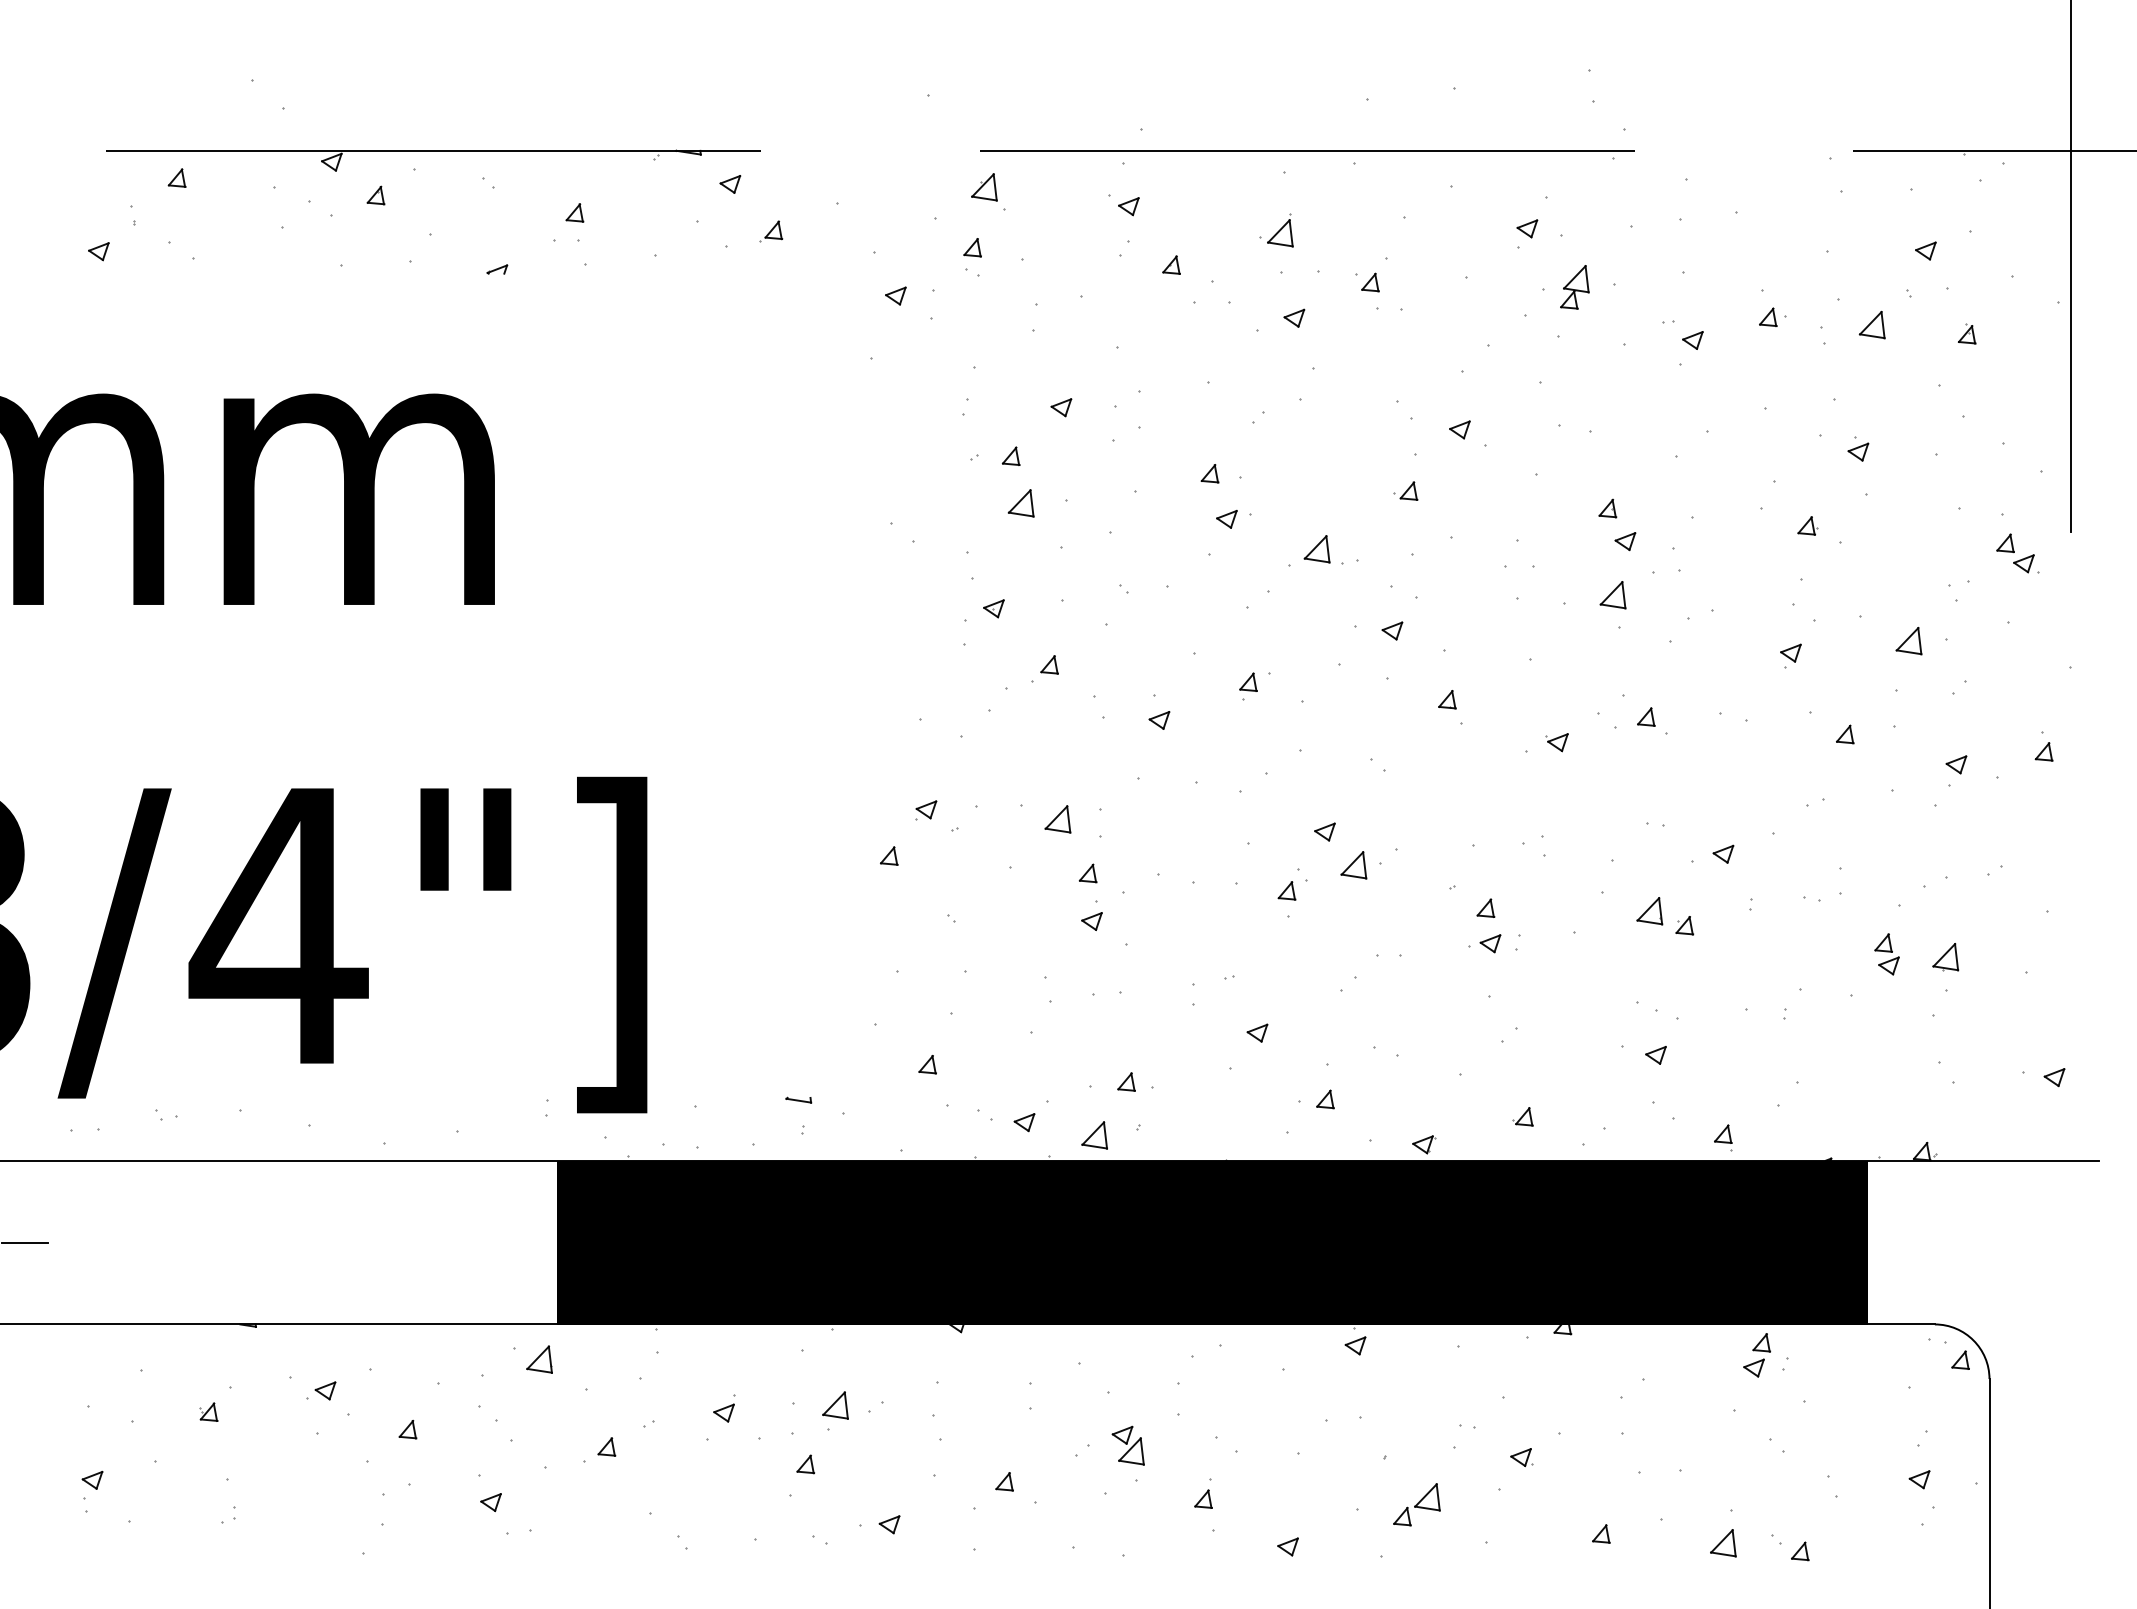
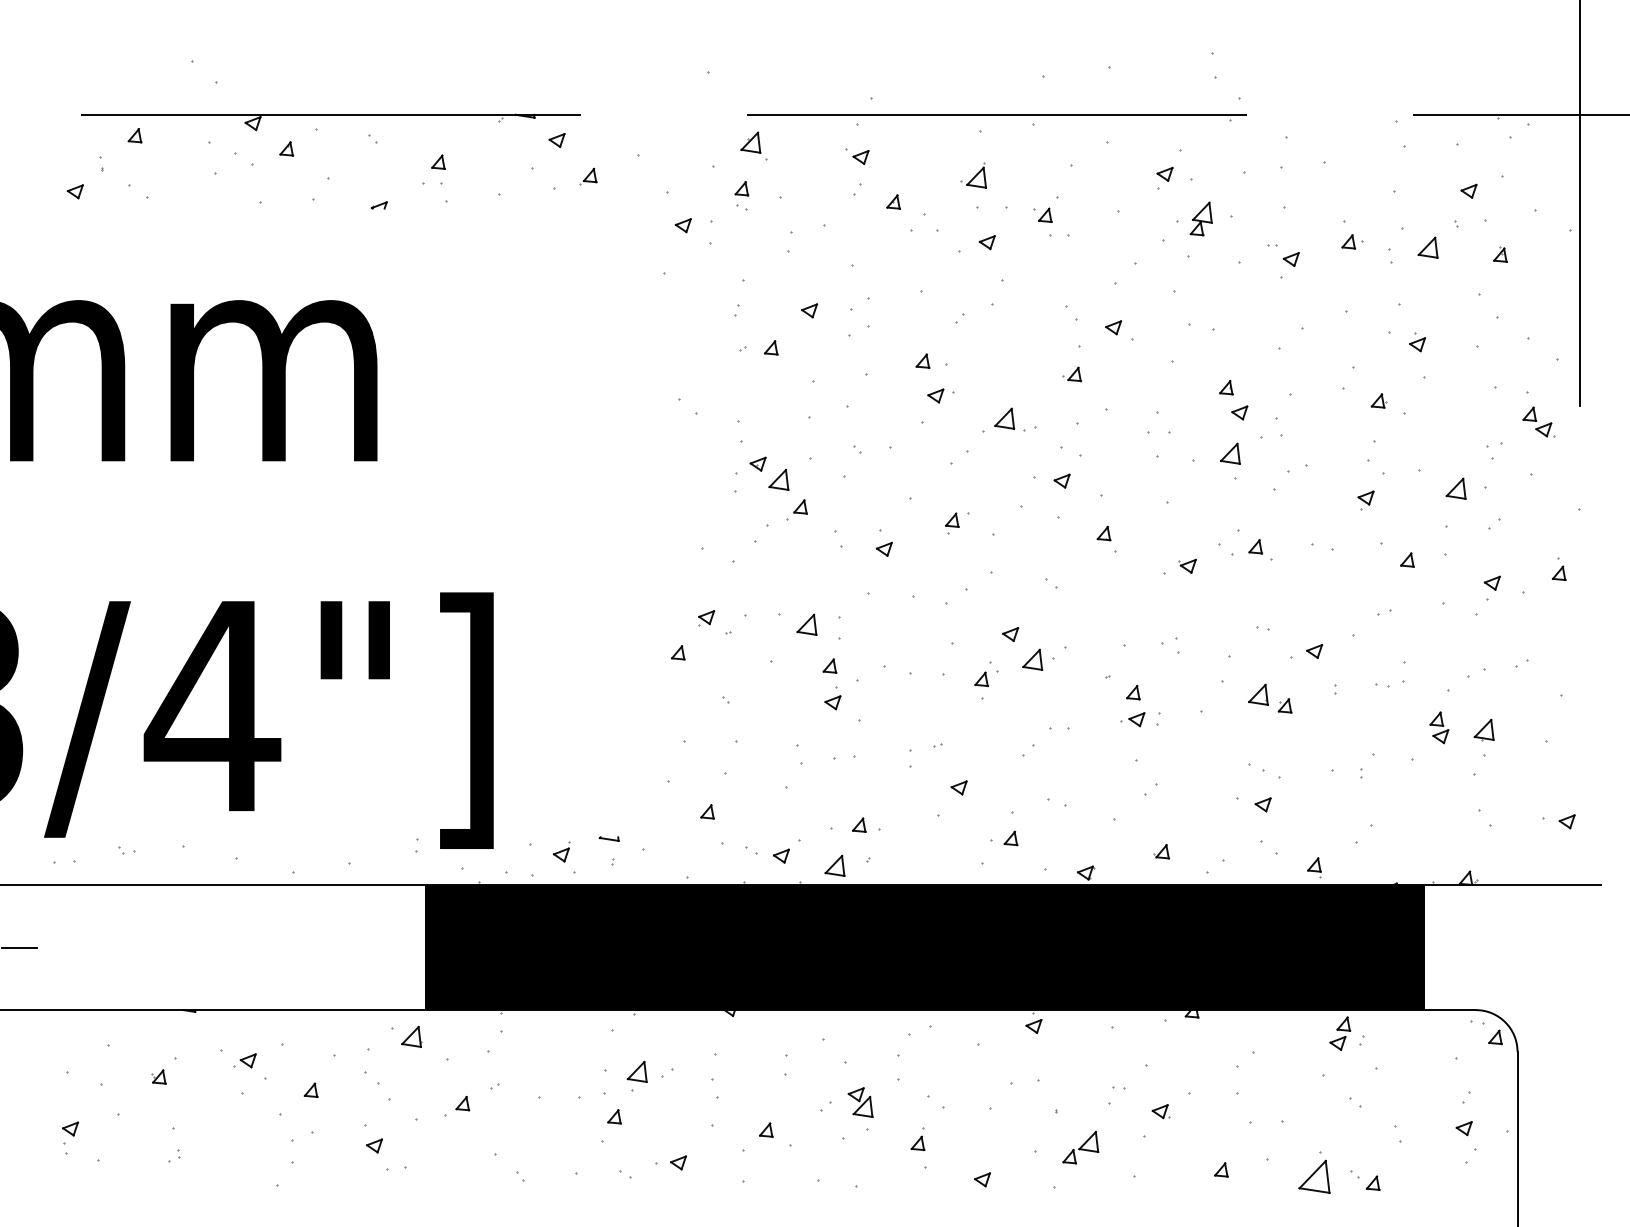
part: (1020, 503) -> (778, 480), moved
part: (724, 1408) -> (561, 851), moved
part: (1723, 1543) -> (1314, 1177), size x1.6

